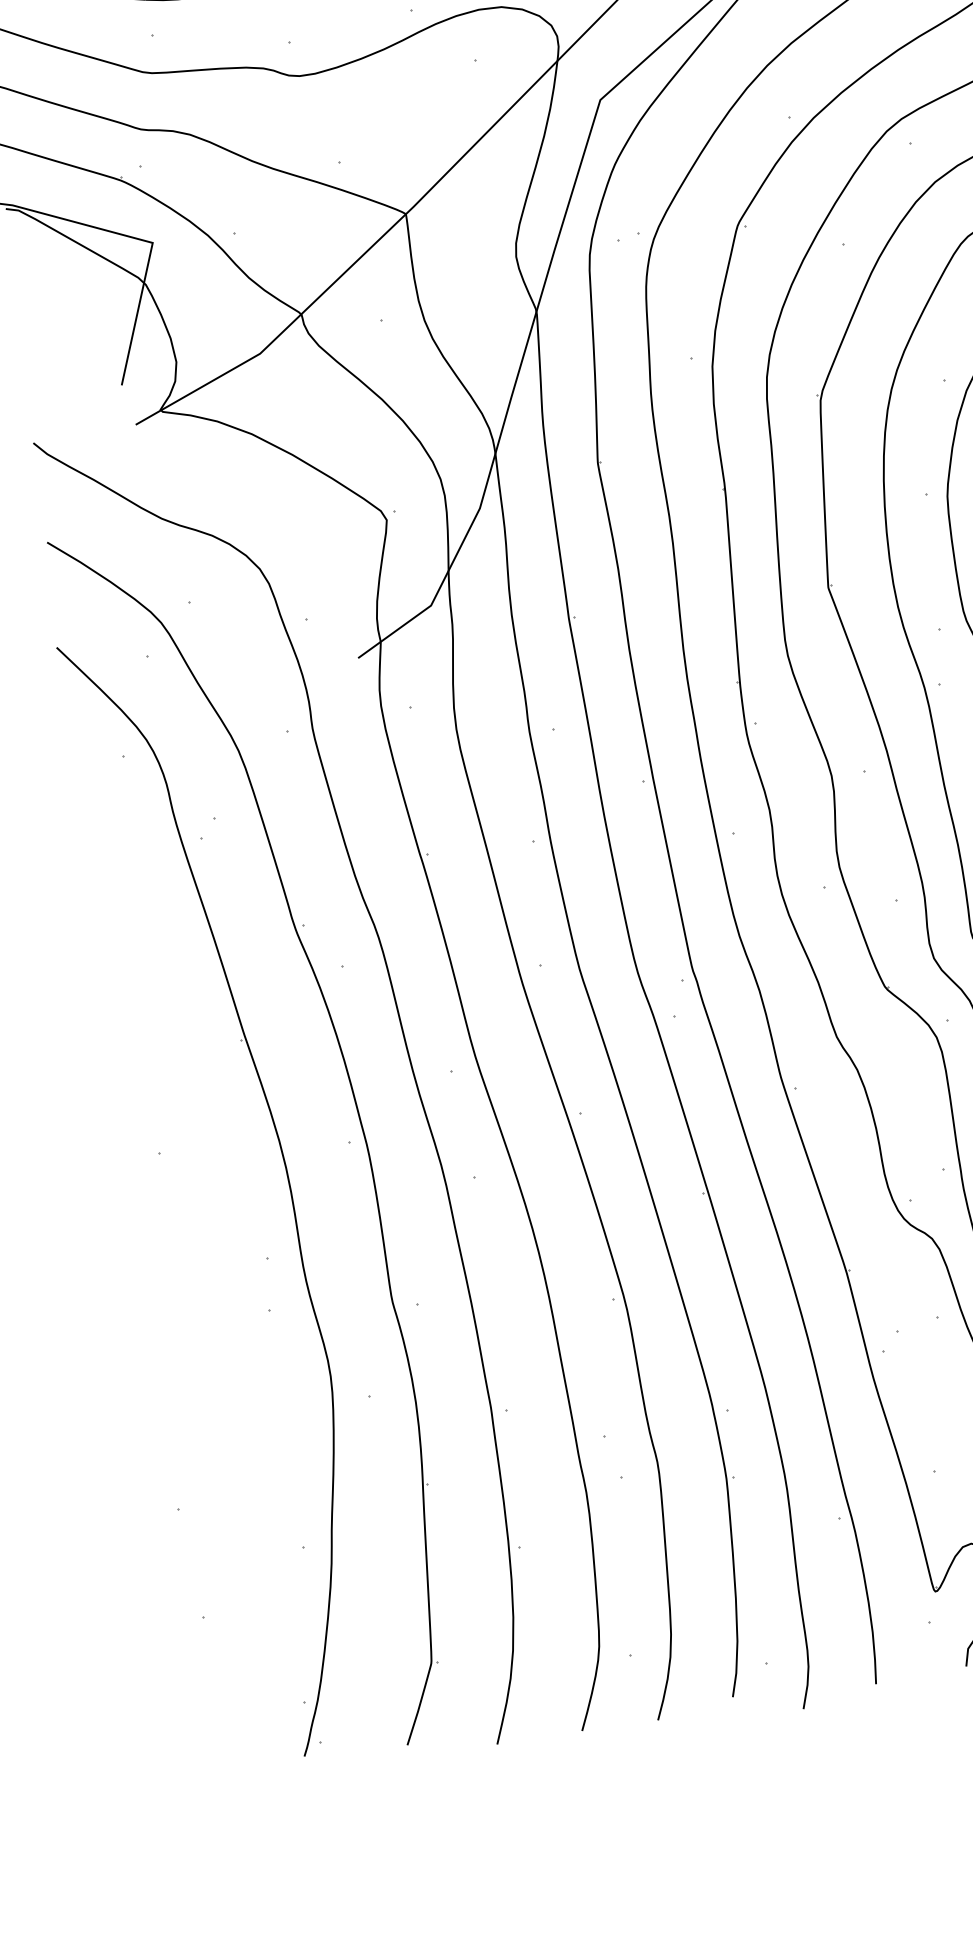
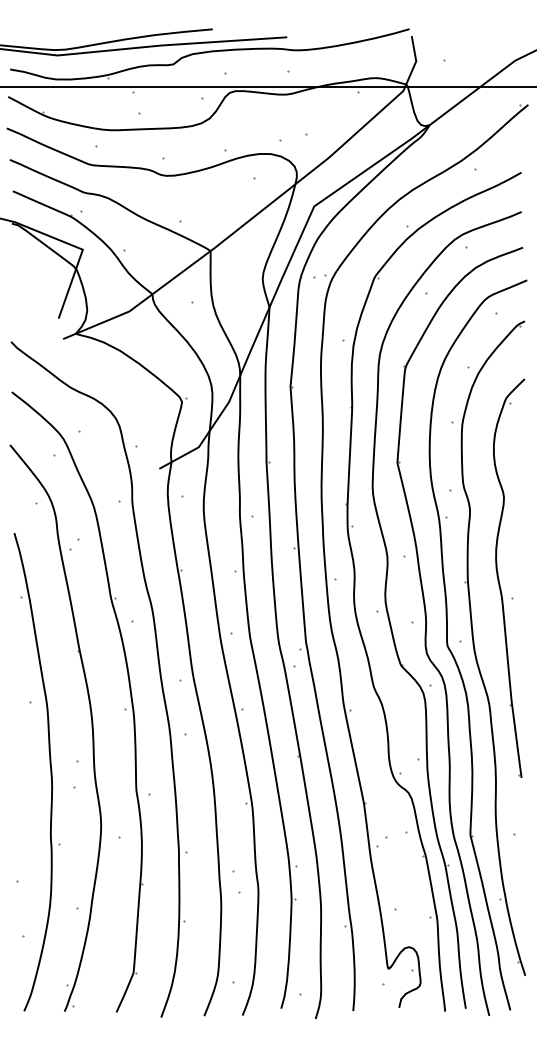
part: (217, 1286) -> (50, 772), added

